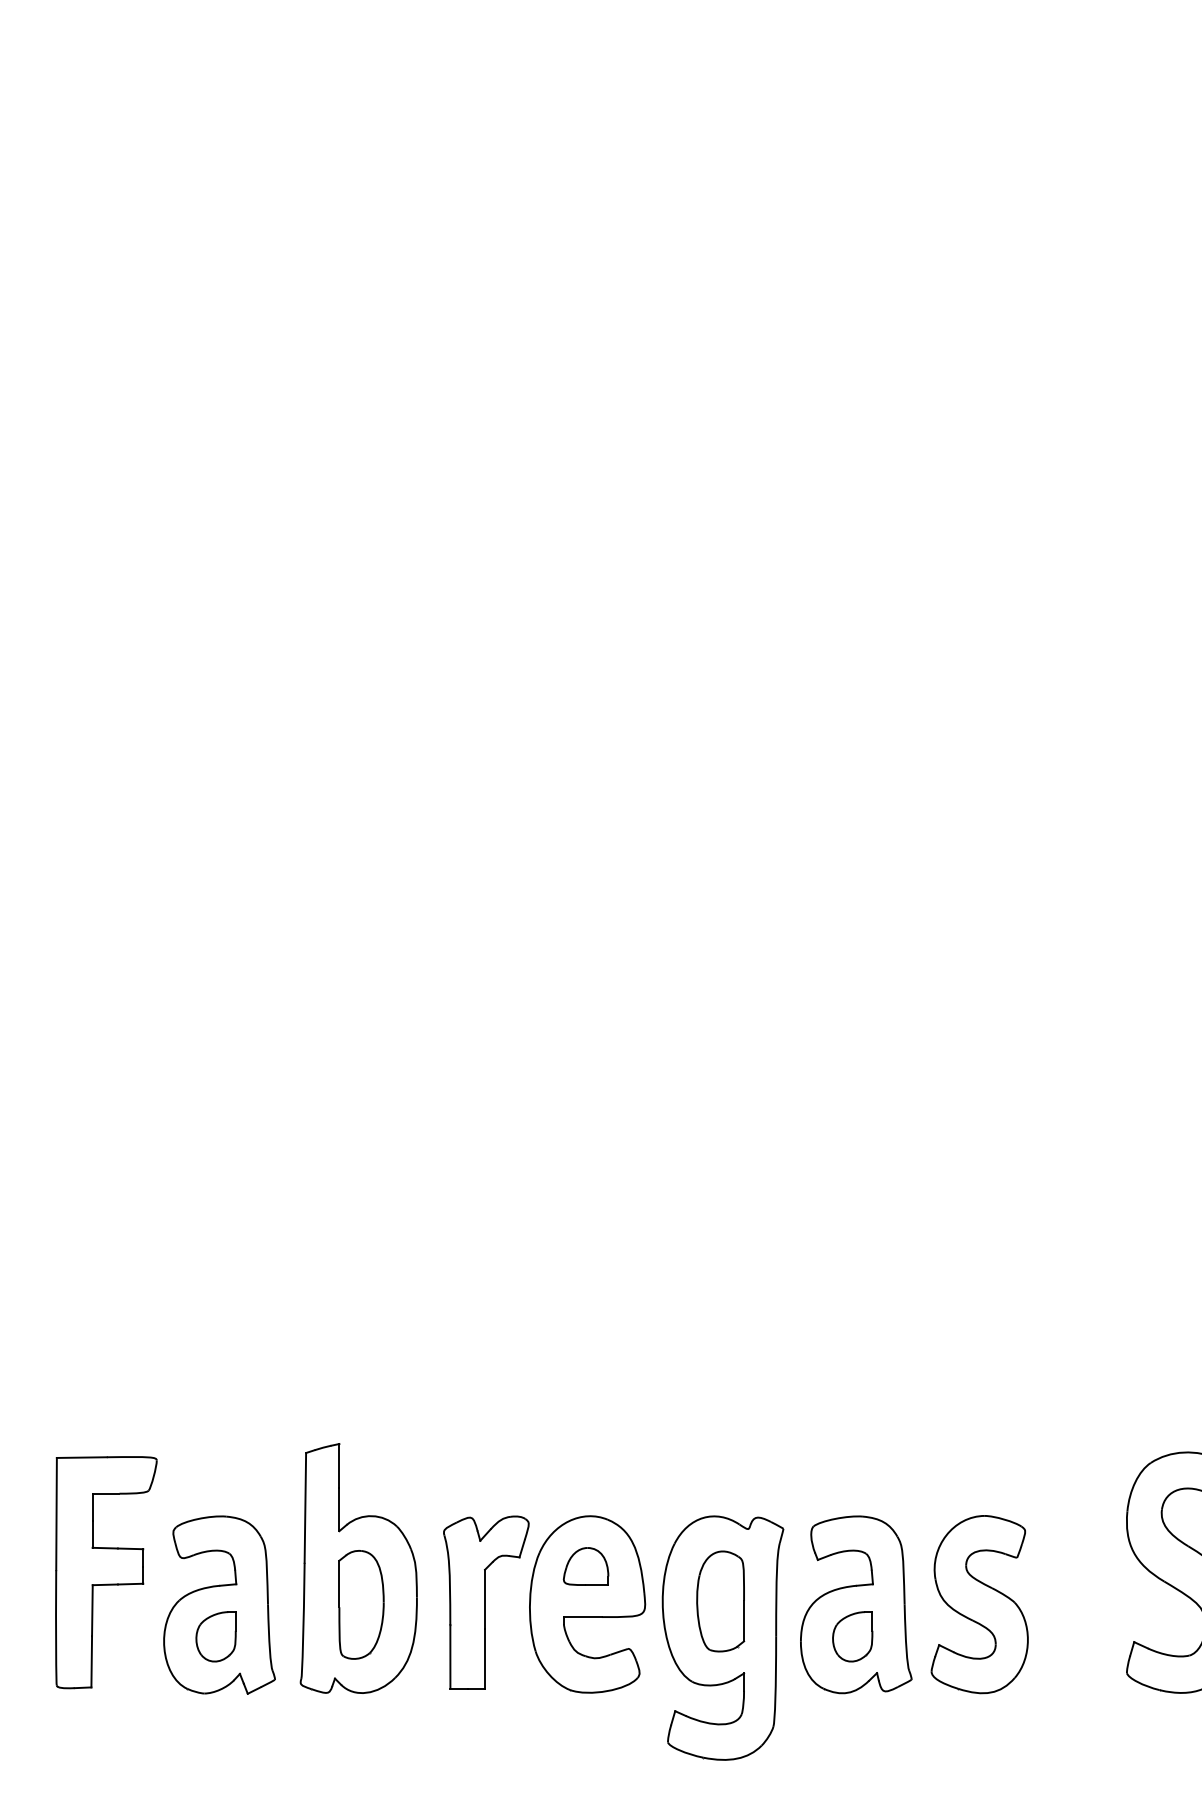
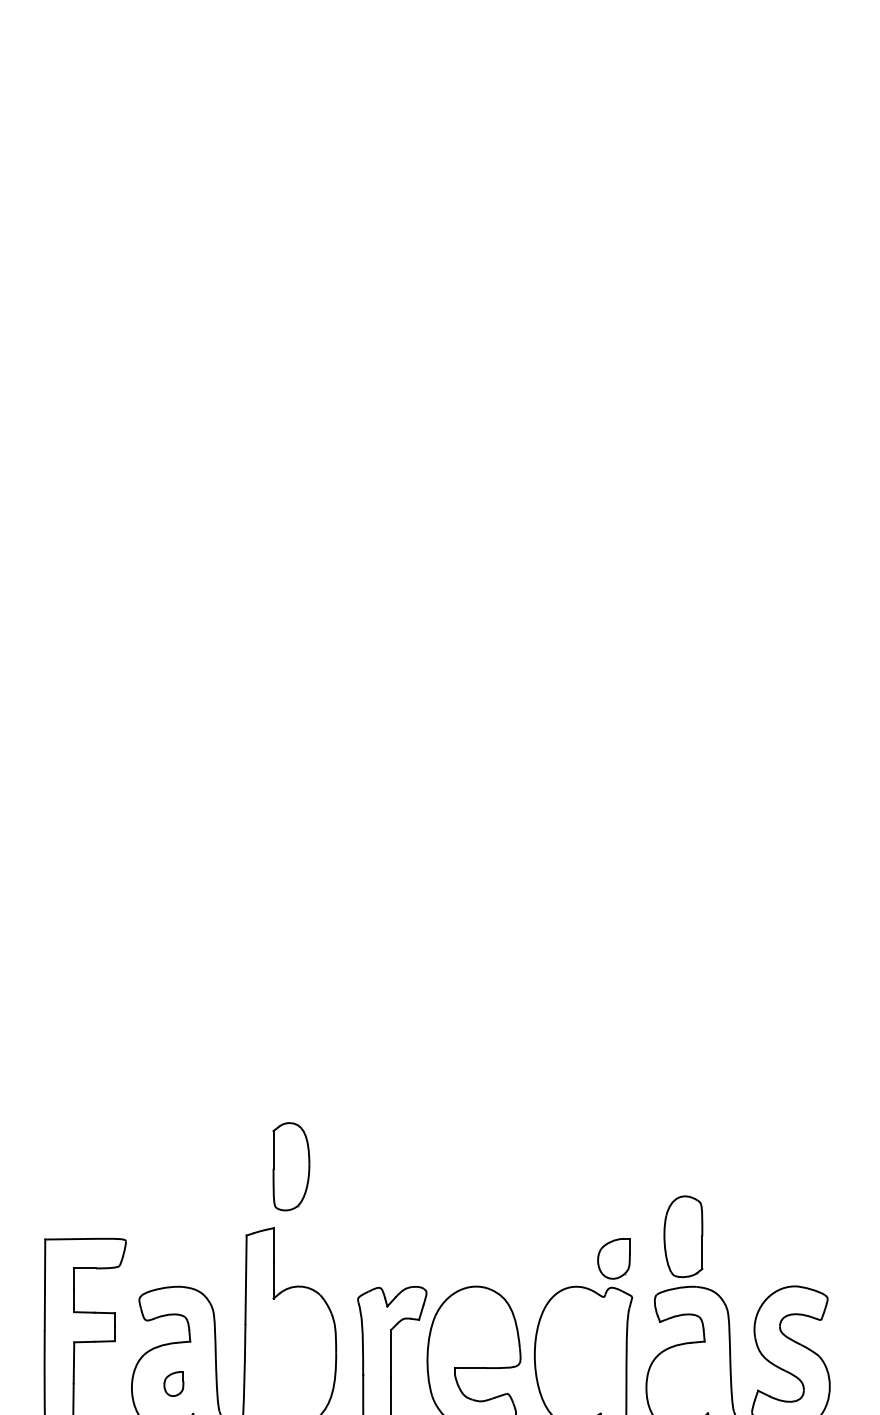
part: (585, 1566) -> (472, 1327), removed
part: (720, 1601) -> (683, 1236), moved
part: (361, 1604) -> (291, 1166), moved
part: (215, 1636) -> (173, 1383), size x0.6
part: (852, 1636) -> (613, 1258), moved

